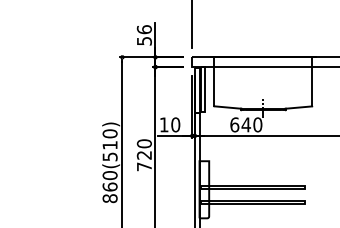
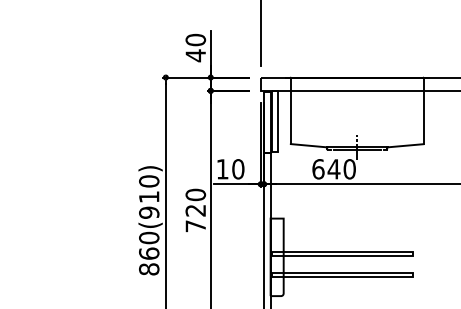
text: (144, 35) -> (195, 47), 56 -> 40
text: (110, 156) -> (149, 212), 860(510) -> 860(910)

